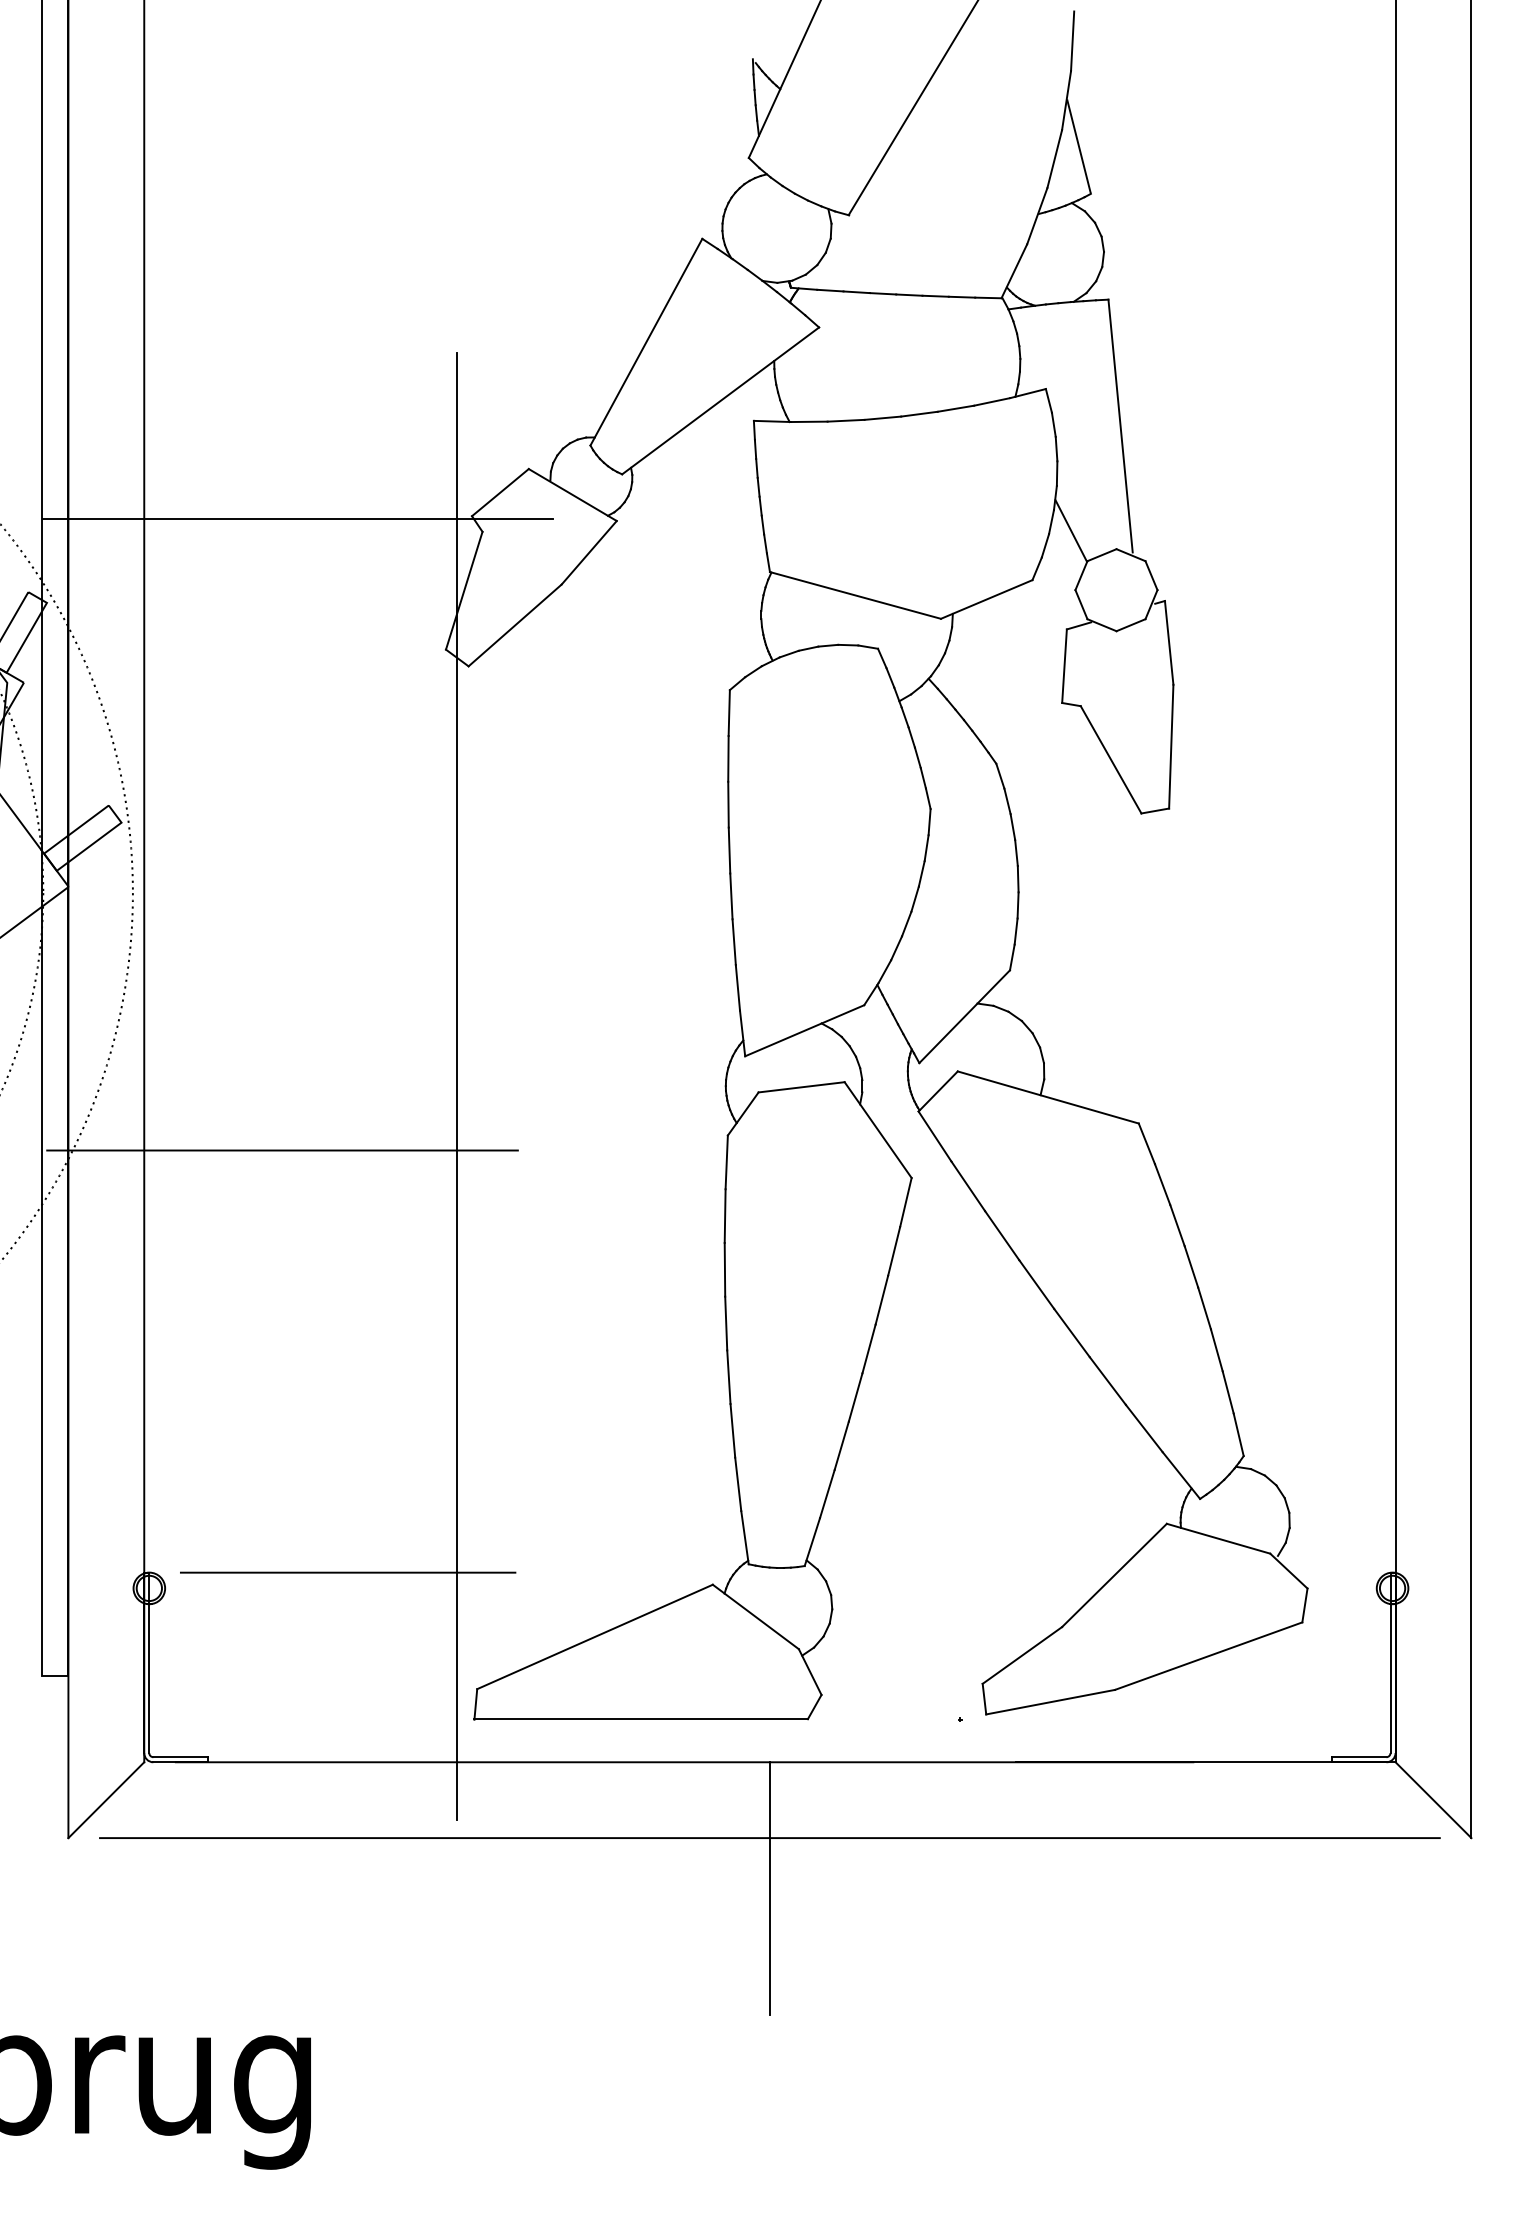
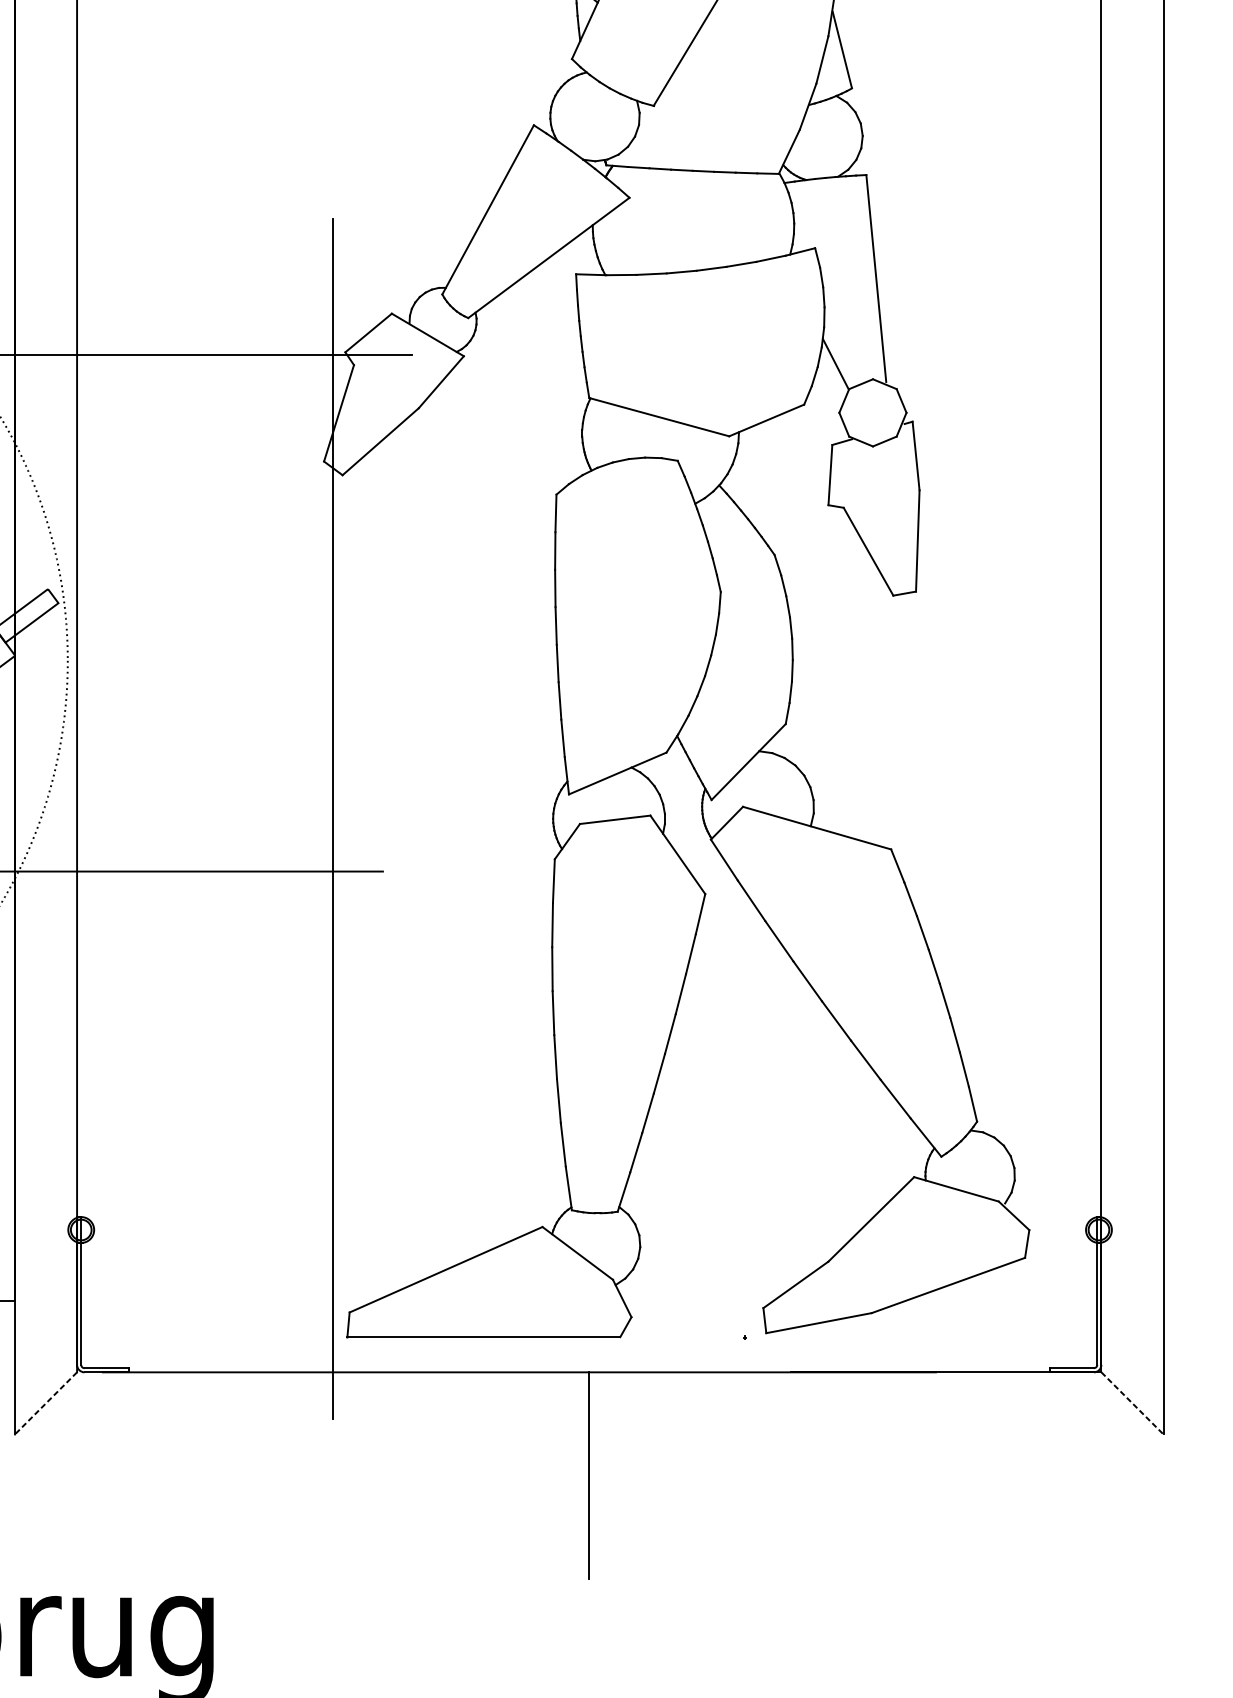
line: (347, 1572) -> (243, 1216), removed
line: (106, 1800) -> (46, 1403), solid -> dashed
line: (1433, 1800) -> (1132, 1403), solid -> dashed
line: (769, 1838) -> (588, 1434), removed

